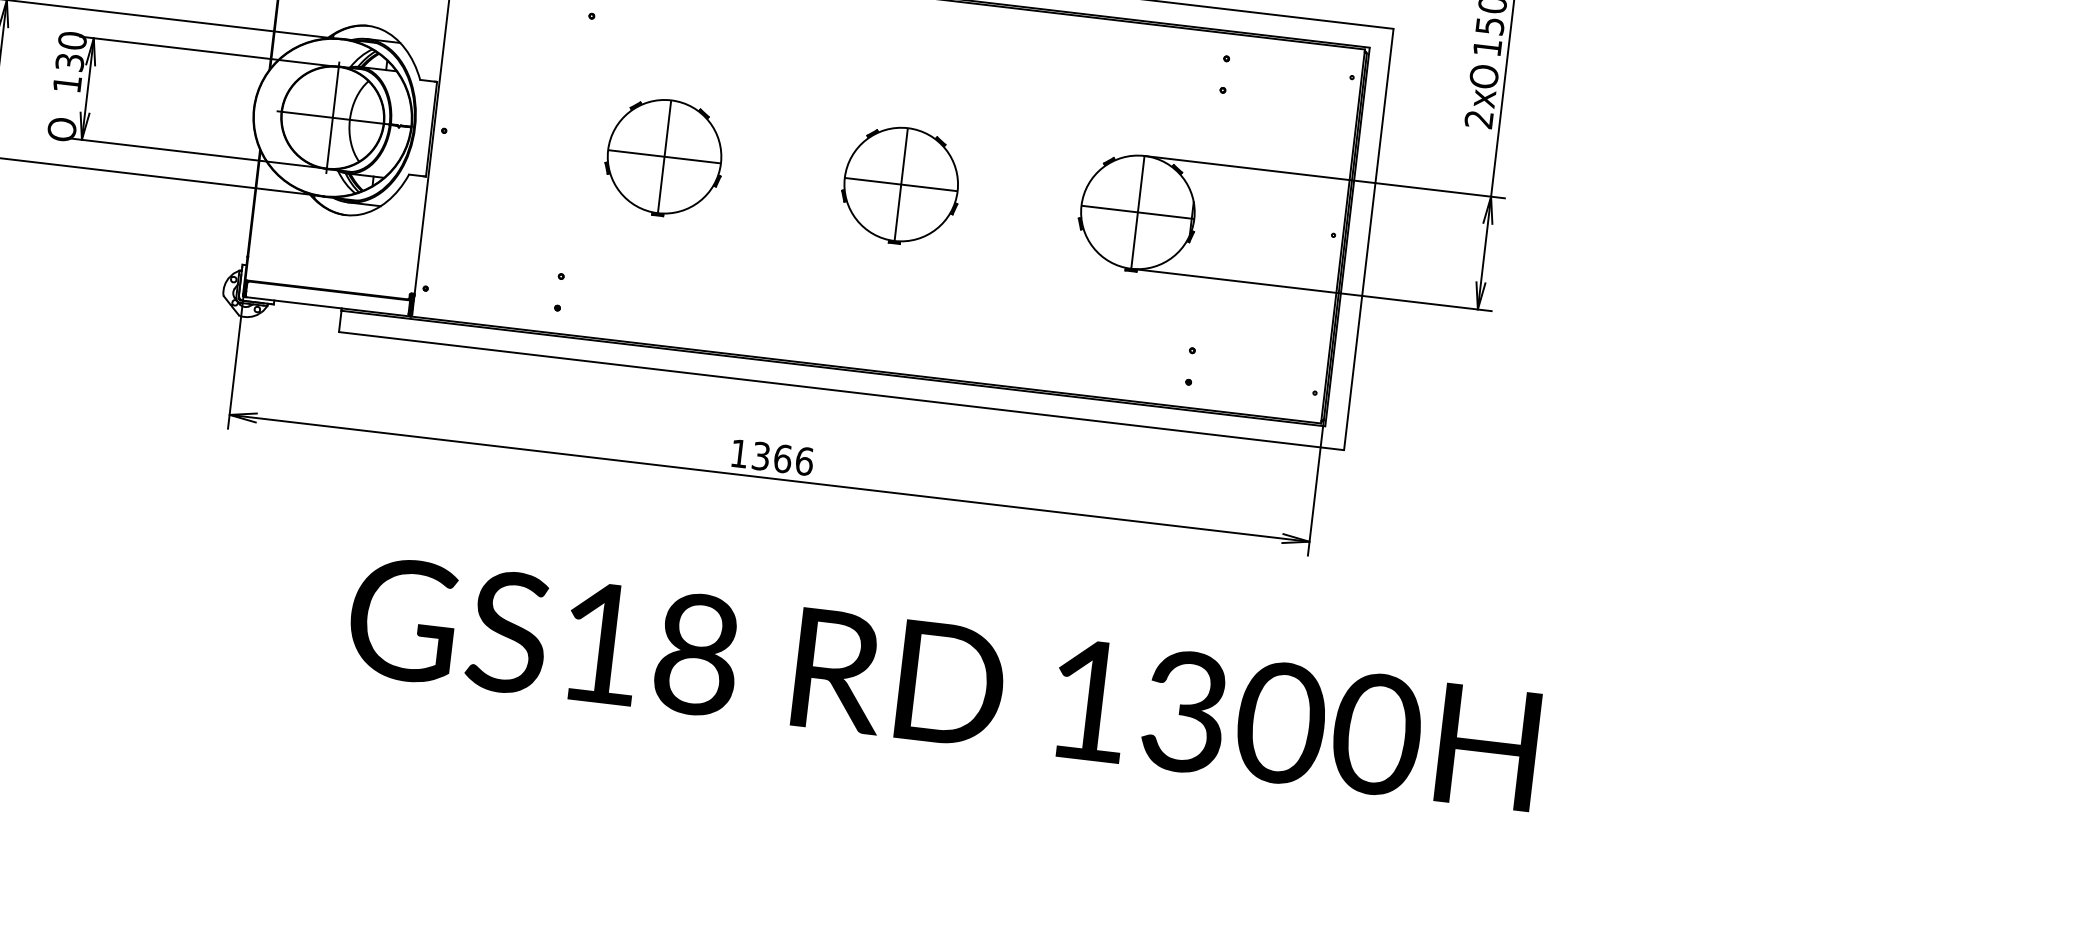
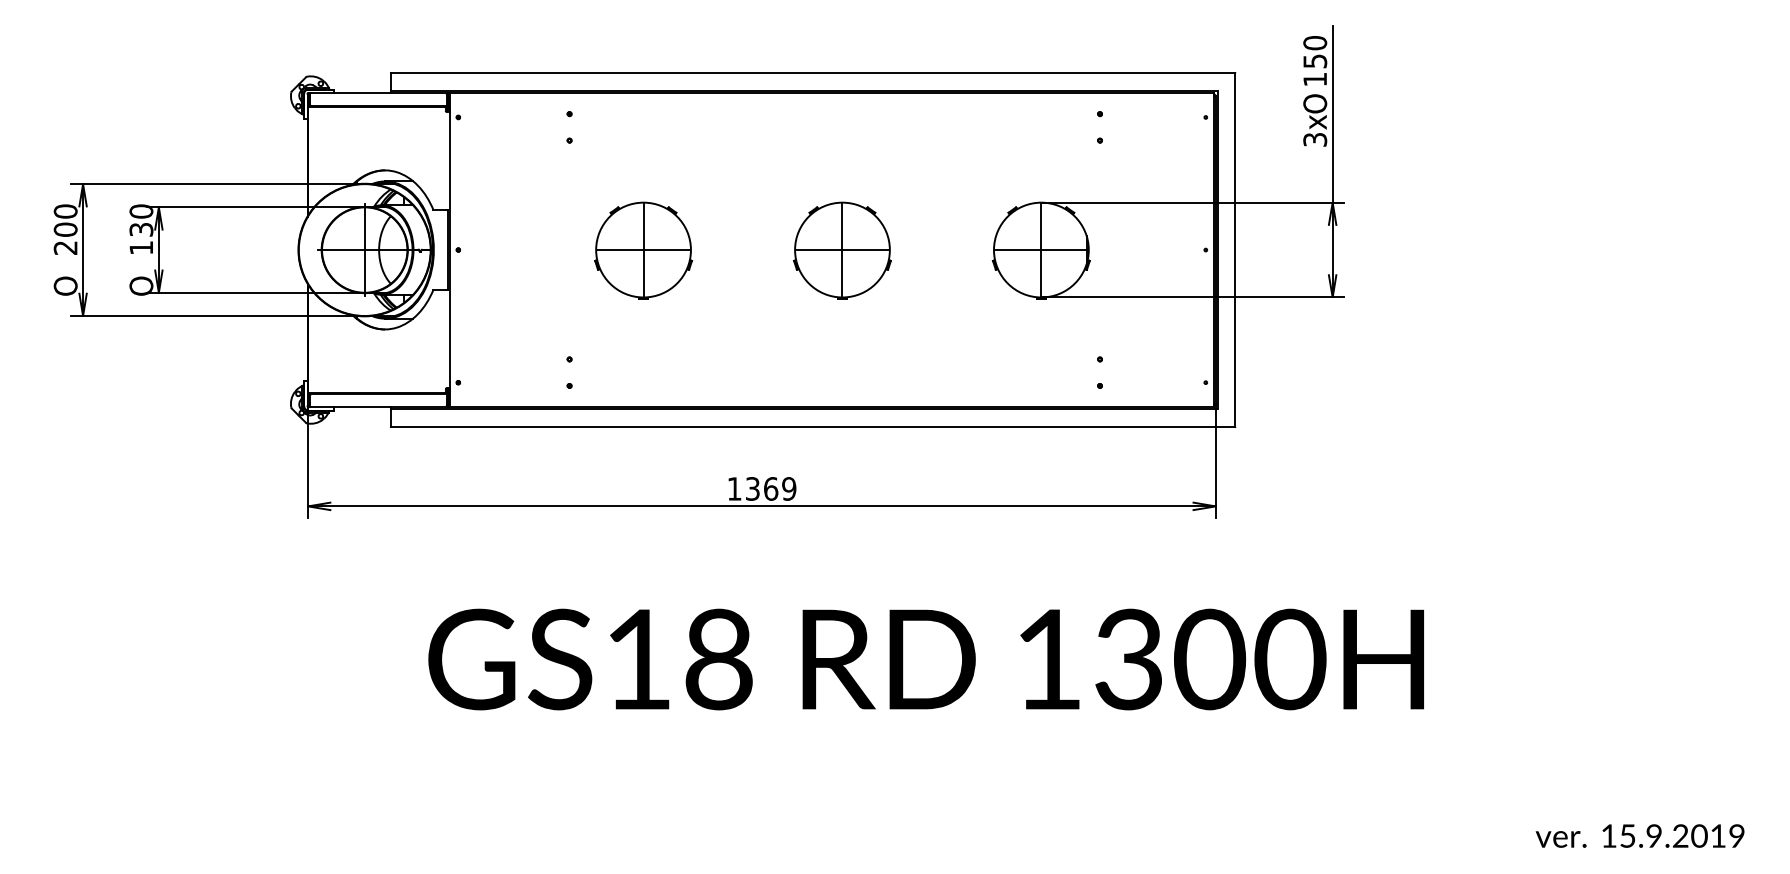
text: (1479, 119) -> (1315, 139), 2x -> 3x
text: (804, 460) -> (789, 488), 1366 -> 1369

